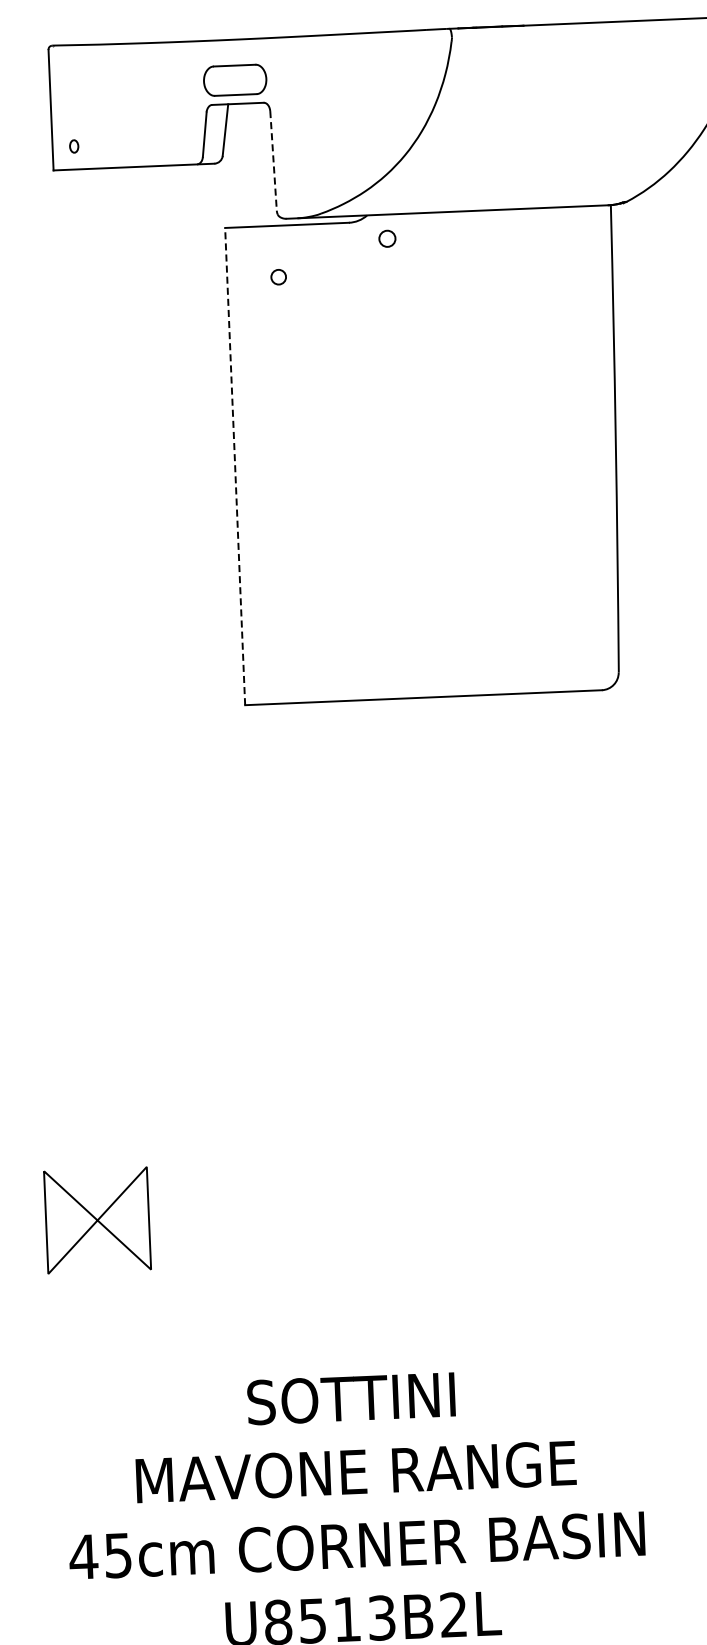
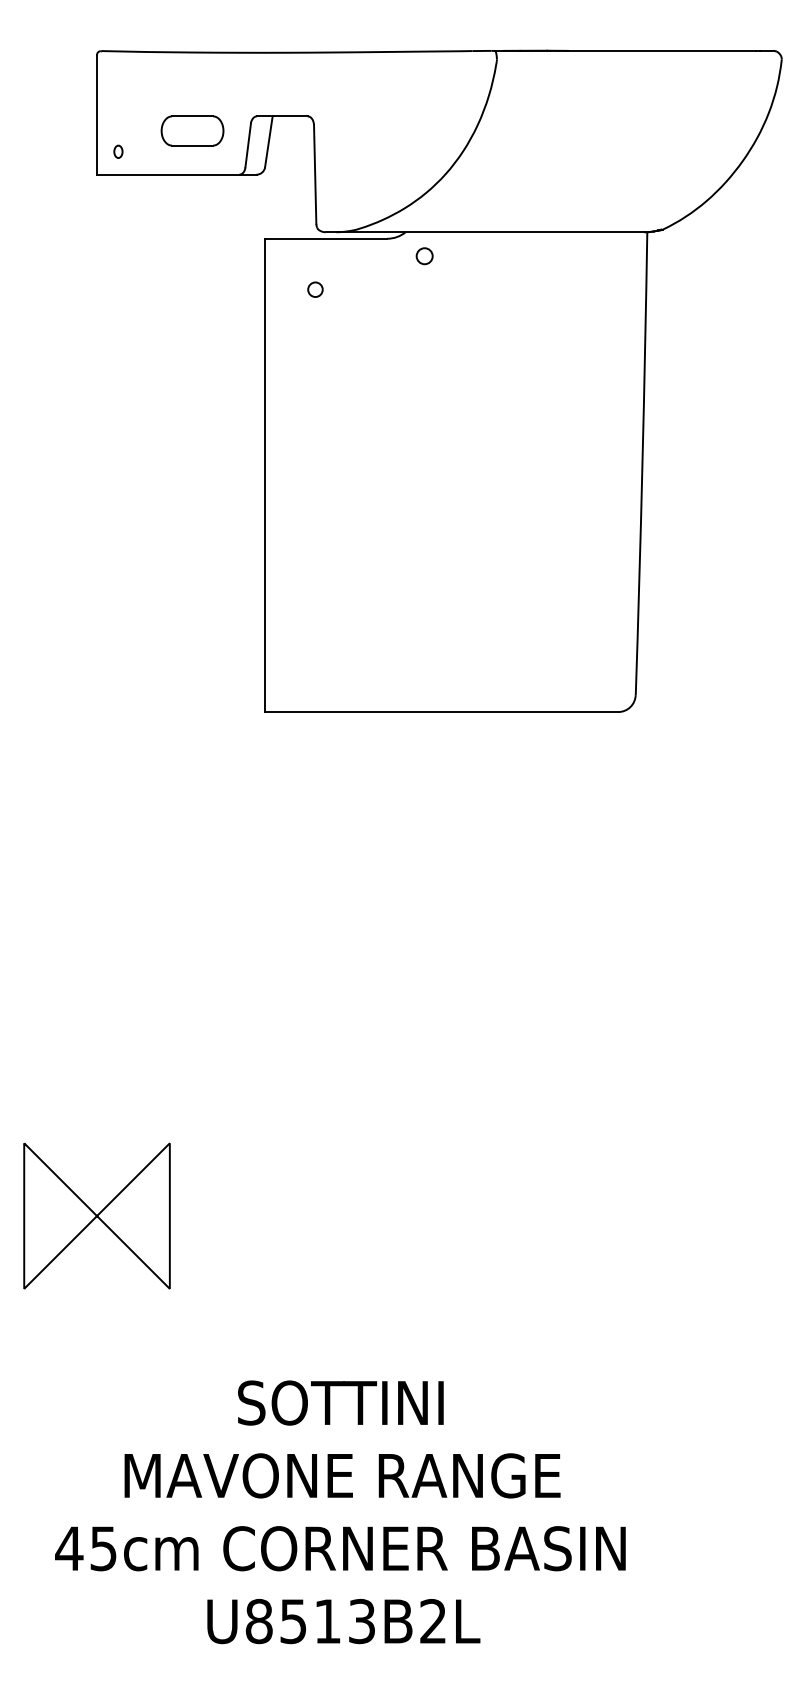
part: (235, 79) -> (192, 130), moved
line: (273, 161) -> (315, 174), dashed -> solid
line: (235, 466) -> (264, 475), dashed -> solid
part: (97, 1219) -> (96, 1215), size x1.43

